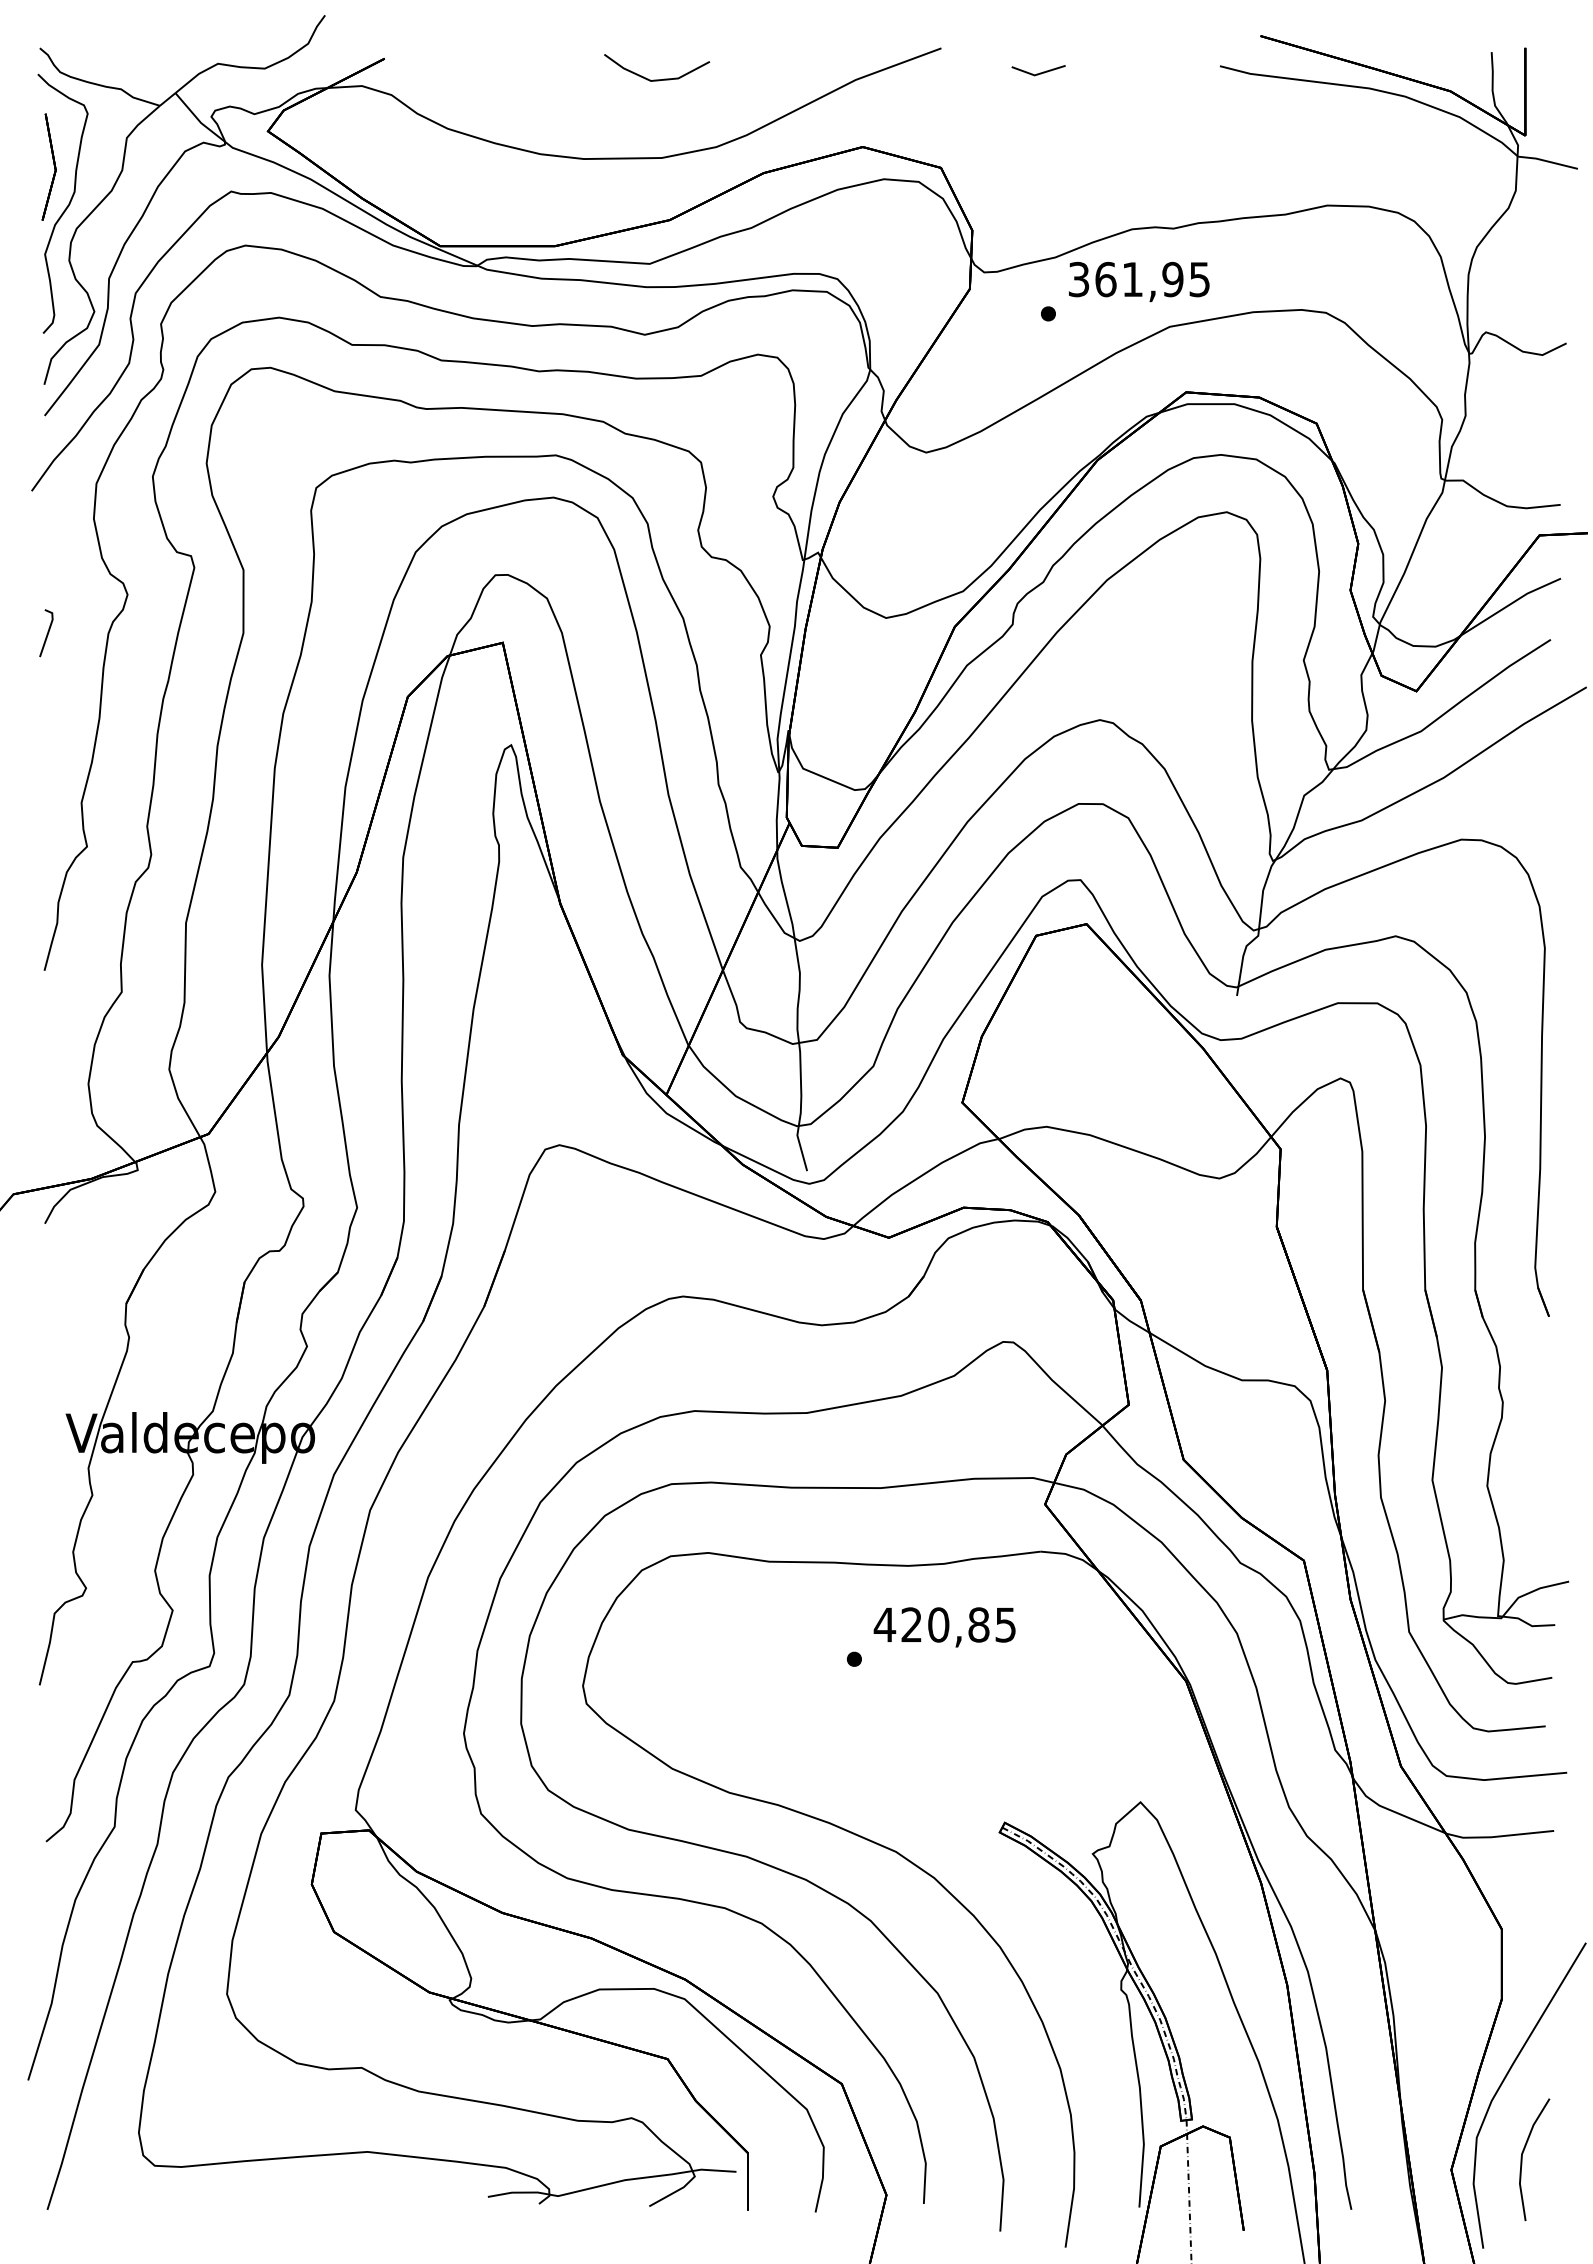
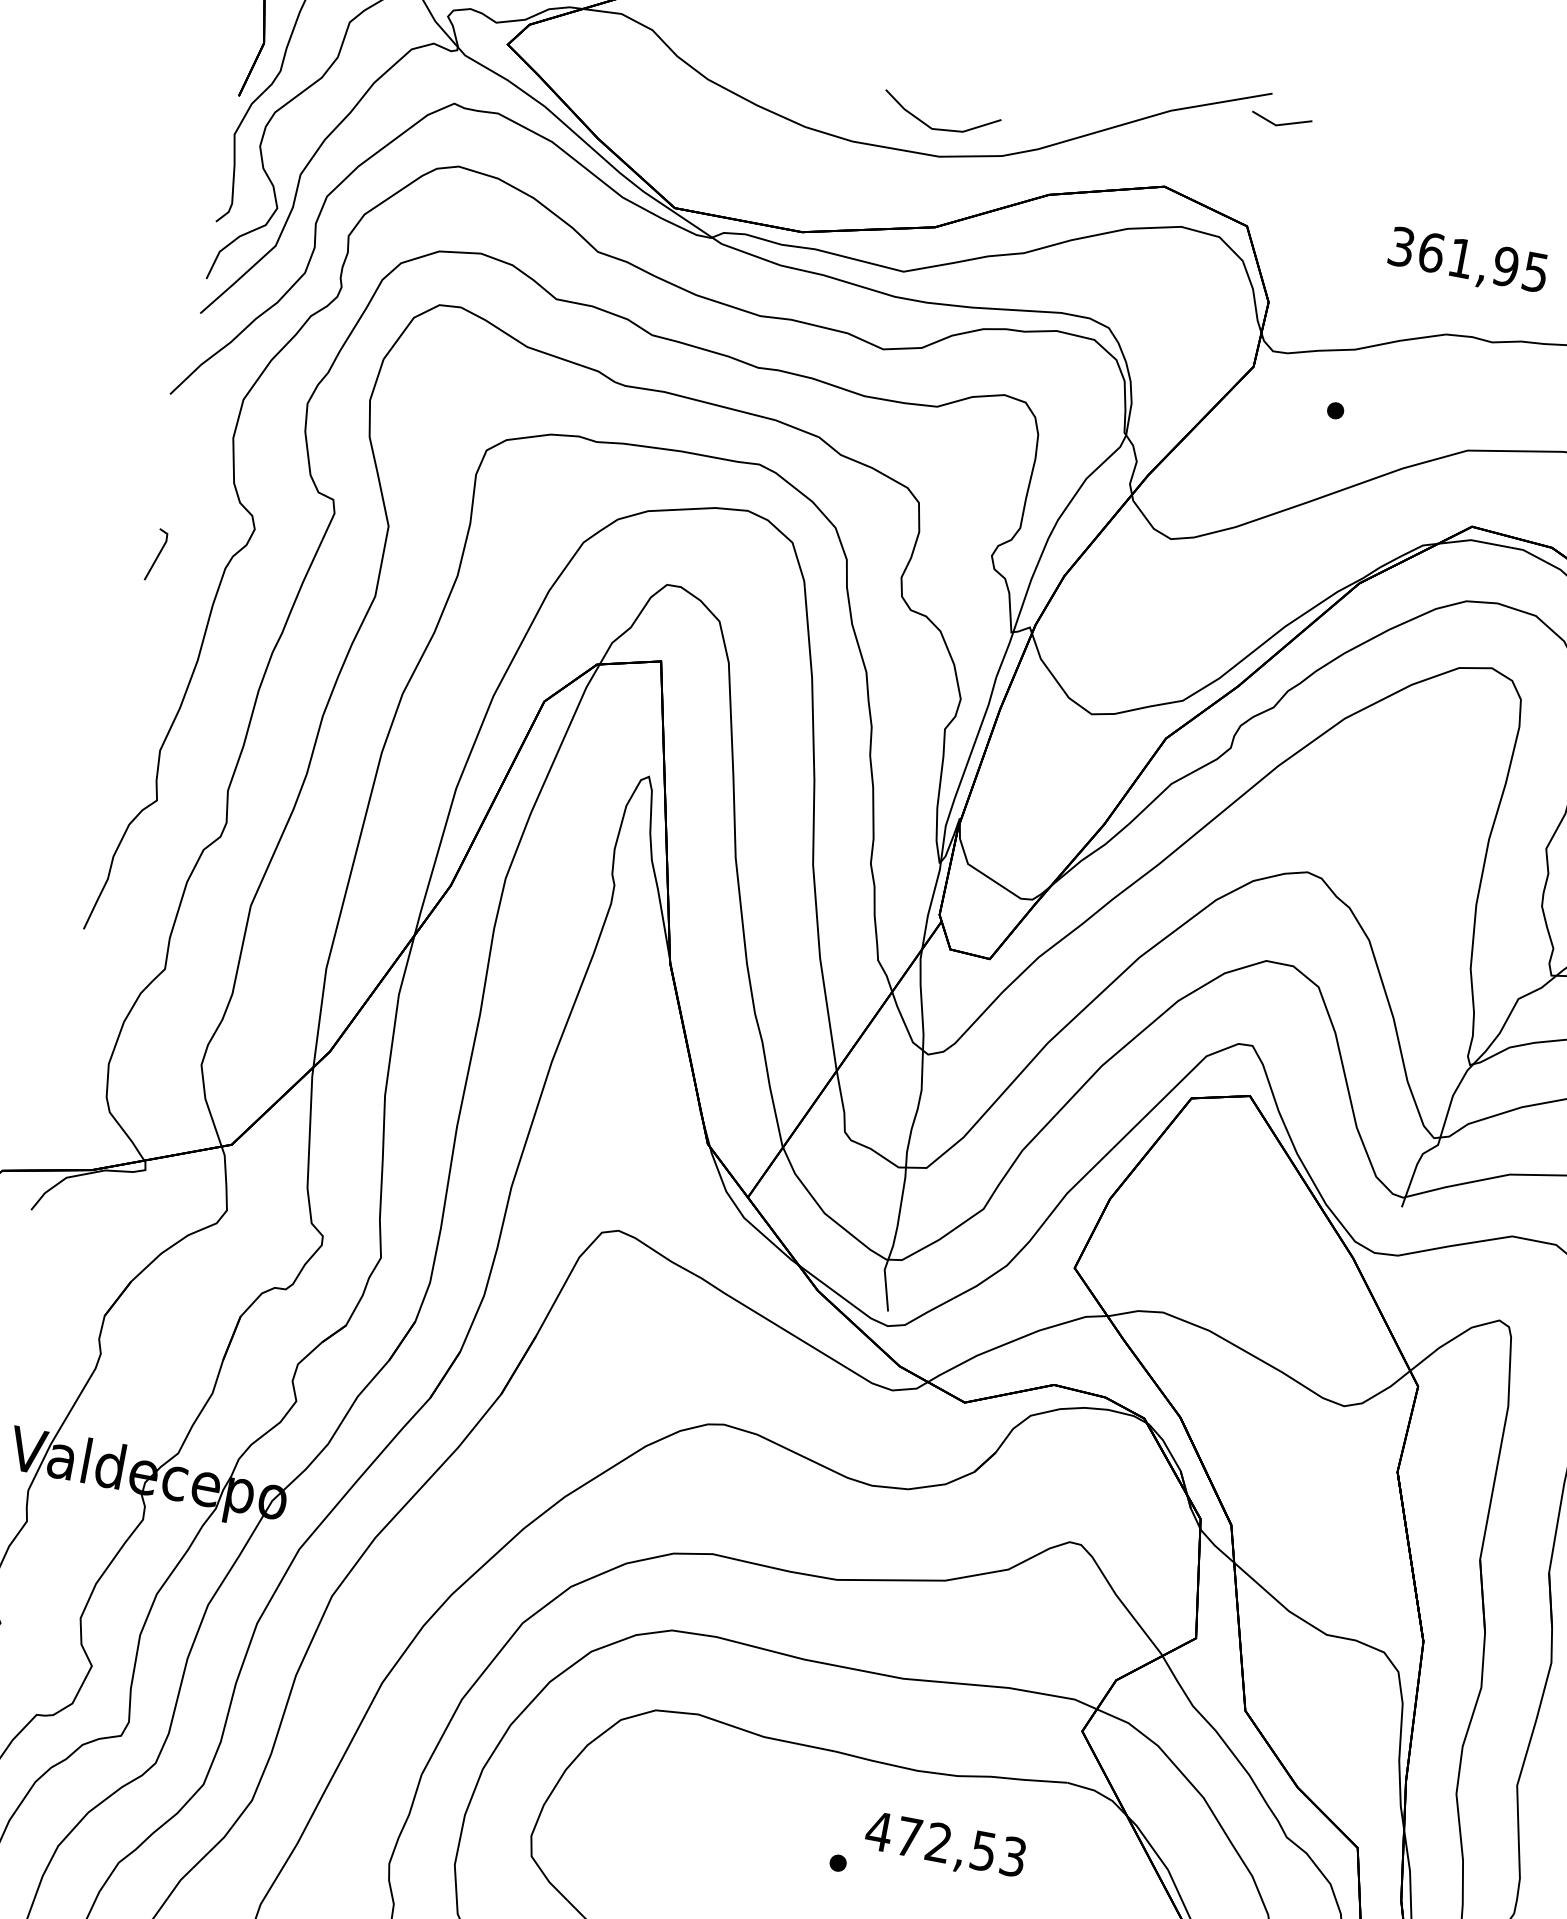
line: (1039, 72) -> (1281, 123), moved
line: (657, 79) -> (939, 128), moved
text: (1139, 281) -> (1468, 261), moved
text: (958, 1624) -> (960, 1846), 420,85 -> 472,53

